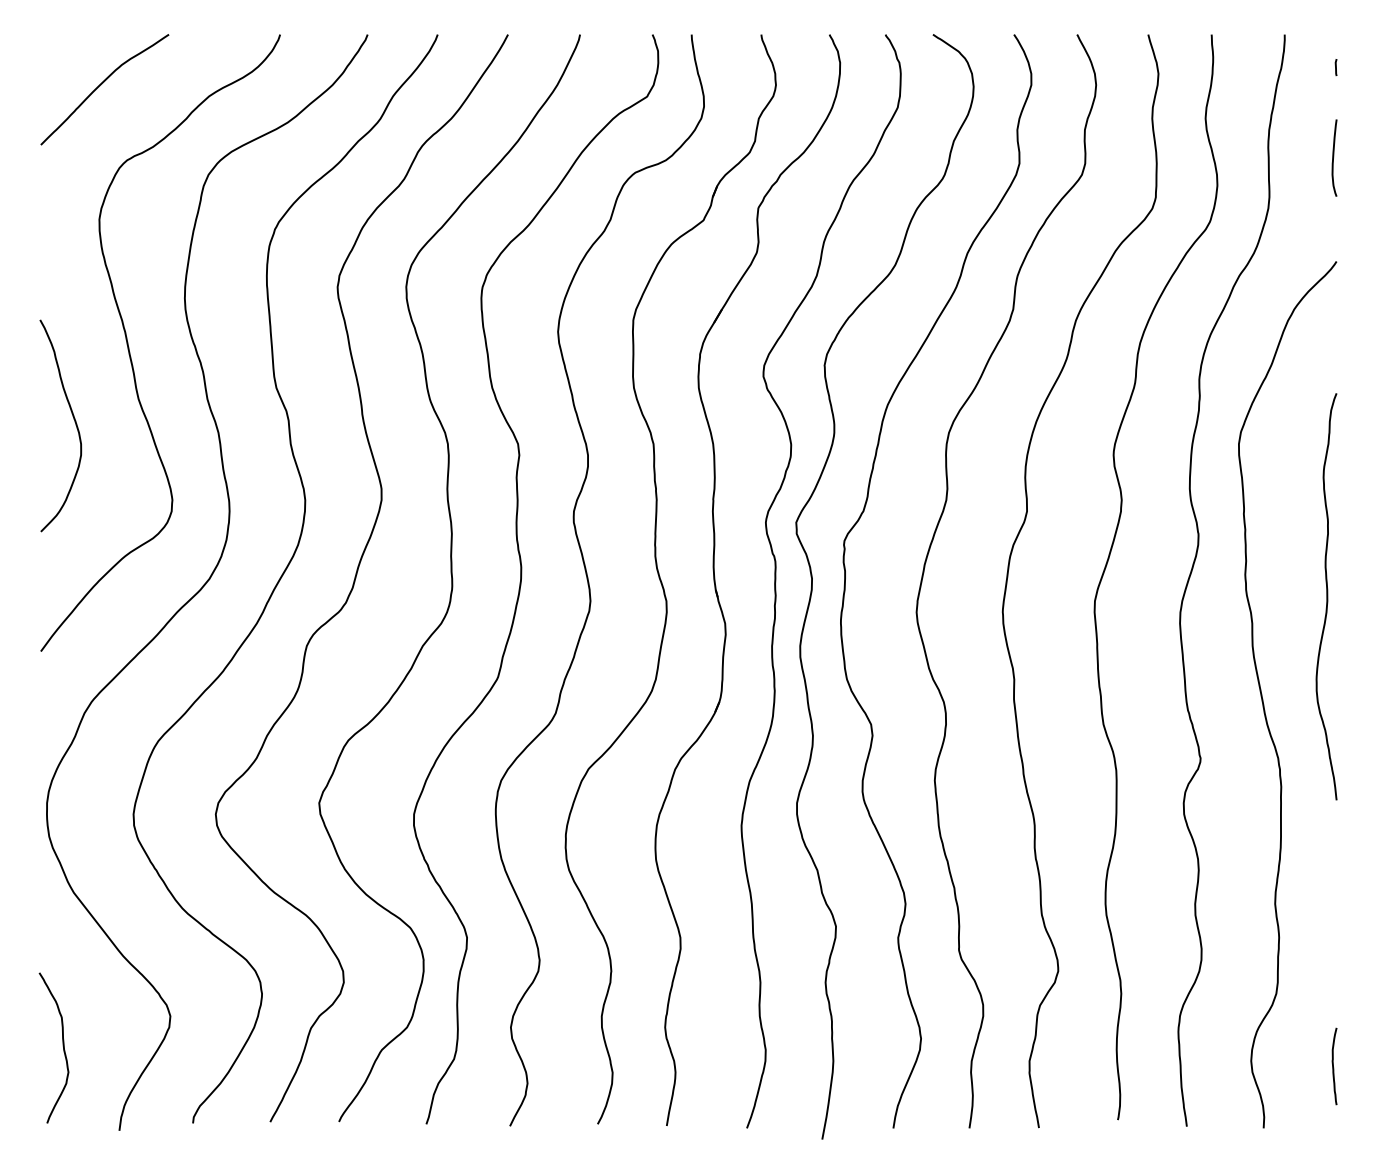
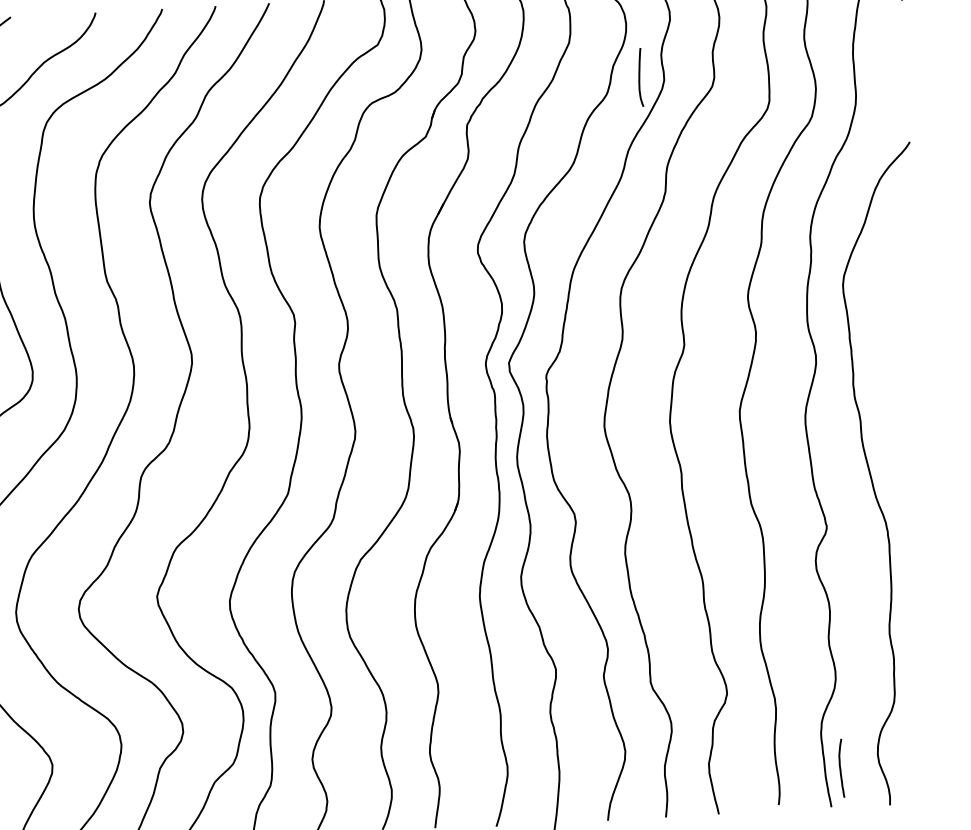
curve: (1334, 157) -> (640, 77), moved
curve: (1326, 596) -> (916, 397), removed
curve: (1333, 1066) -> (840, 768), moved

